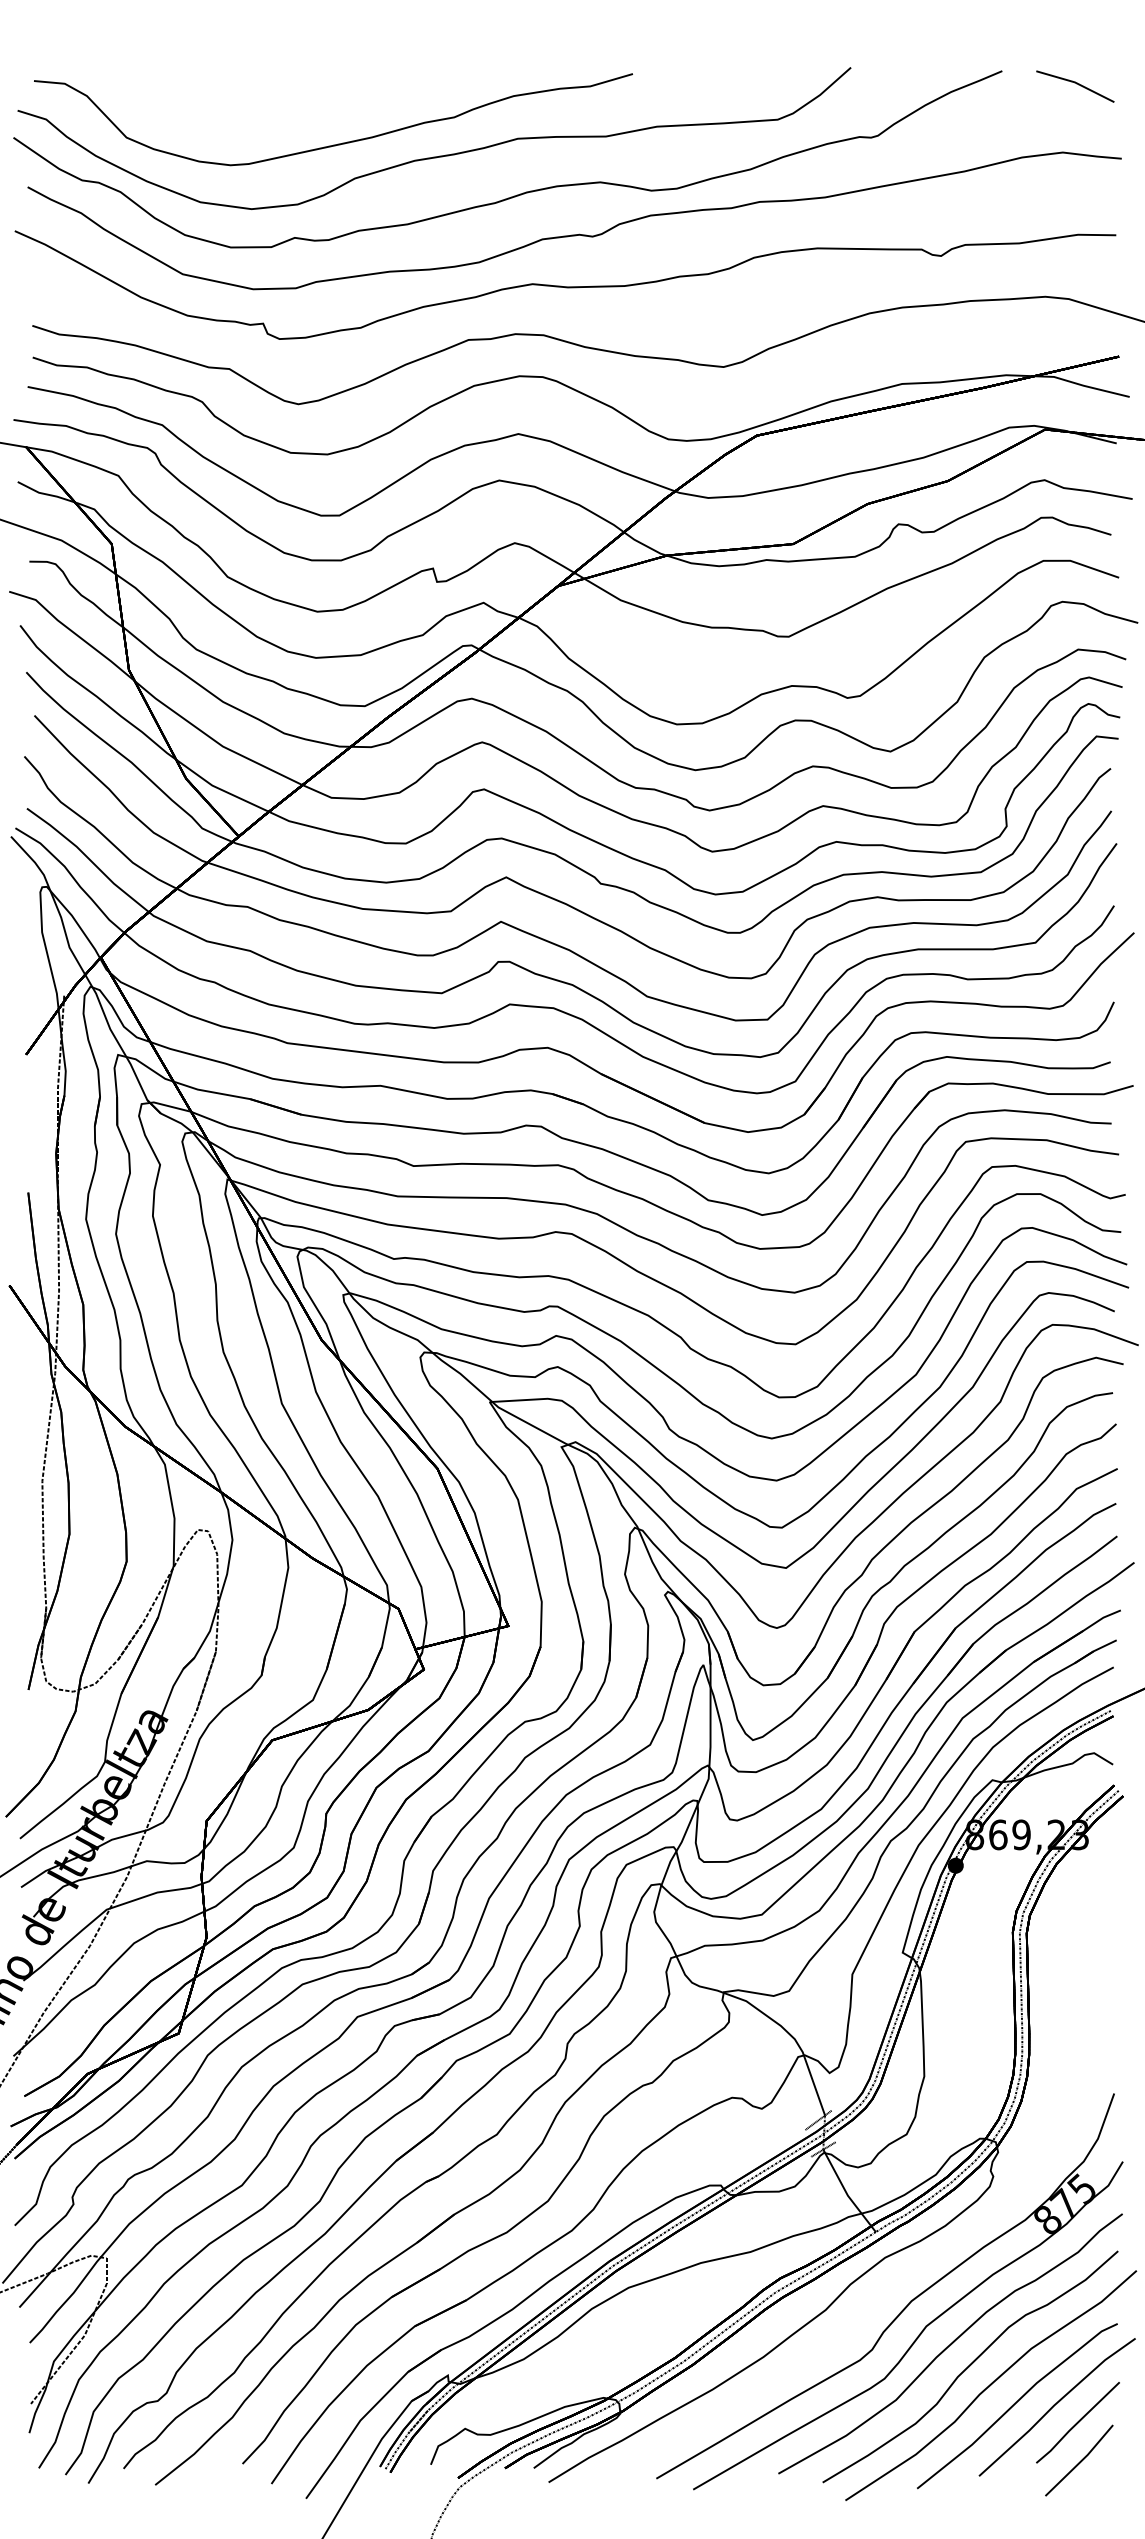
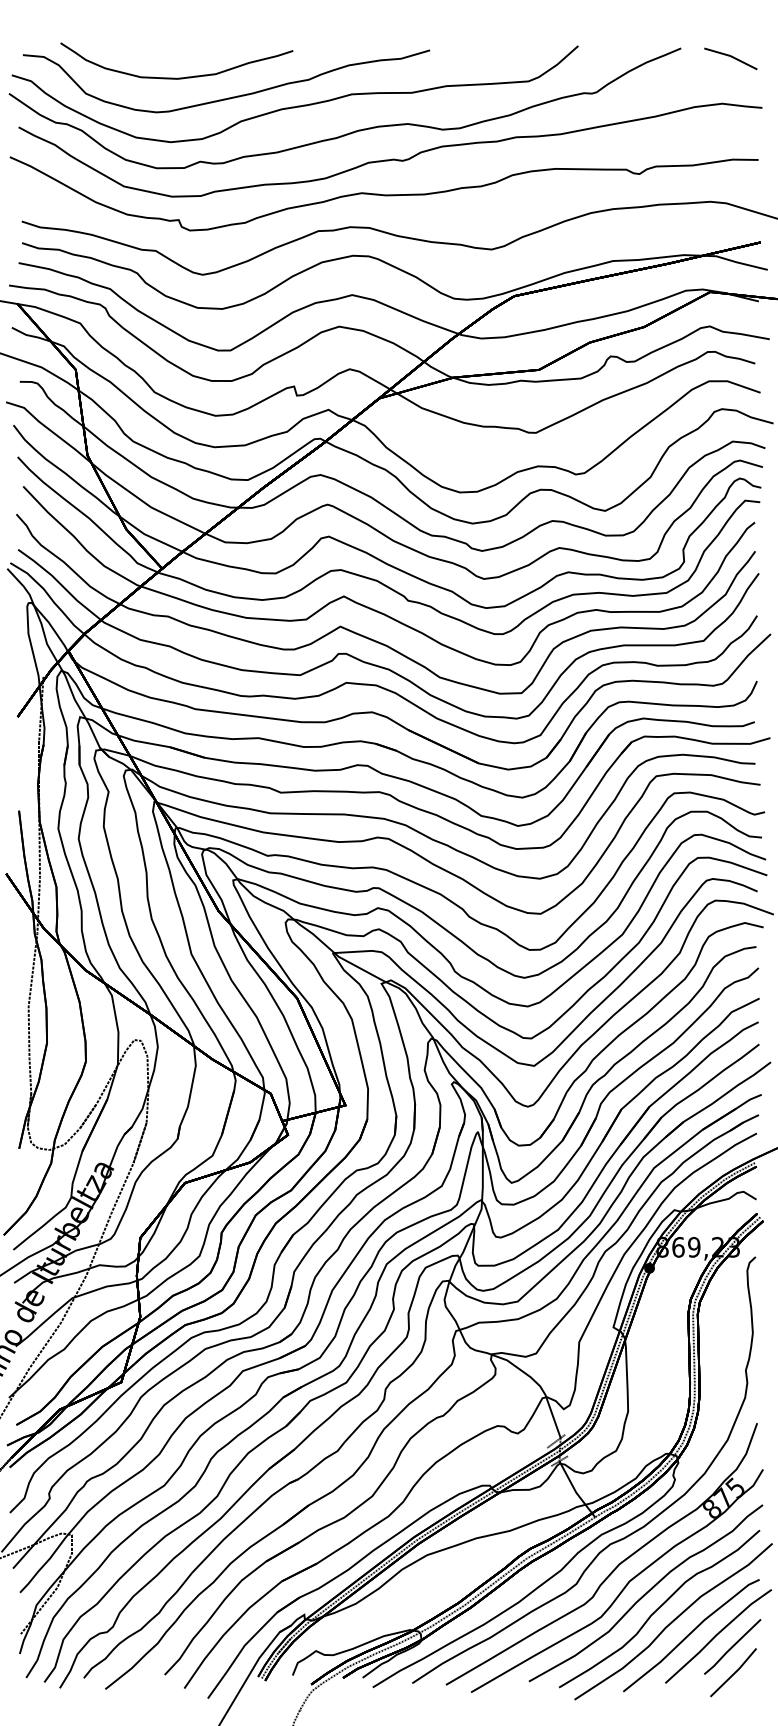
part: (258, 113) -> (175, 77), added
curve: (910, 2264) -> (618, 1539), added

